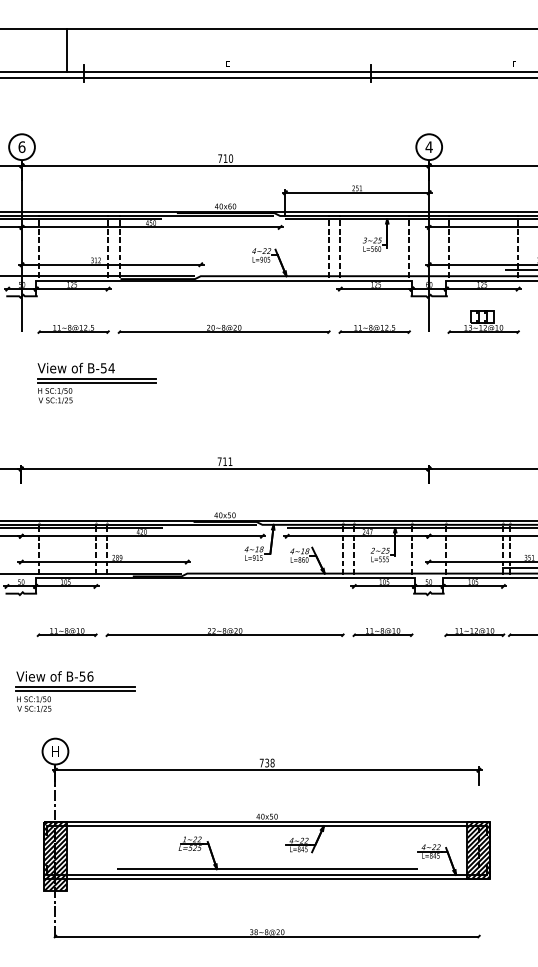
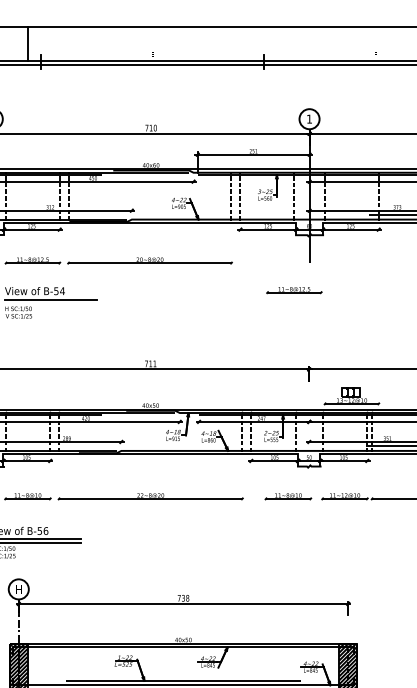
text: (428, 146) -> (308, 118), 4 -> 1
part: (483, 321) -> (351, 395), moved
part: (374, 329) -> (294, 290), moved
line: (96, 383) -> (50, 303), removed
part: (382, 632) -> (287, 496), moved

